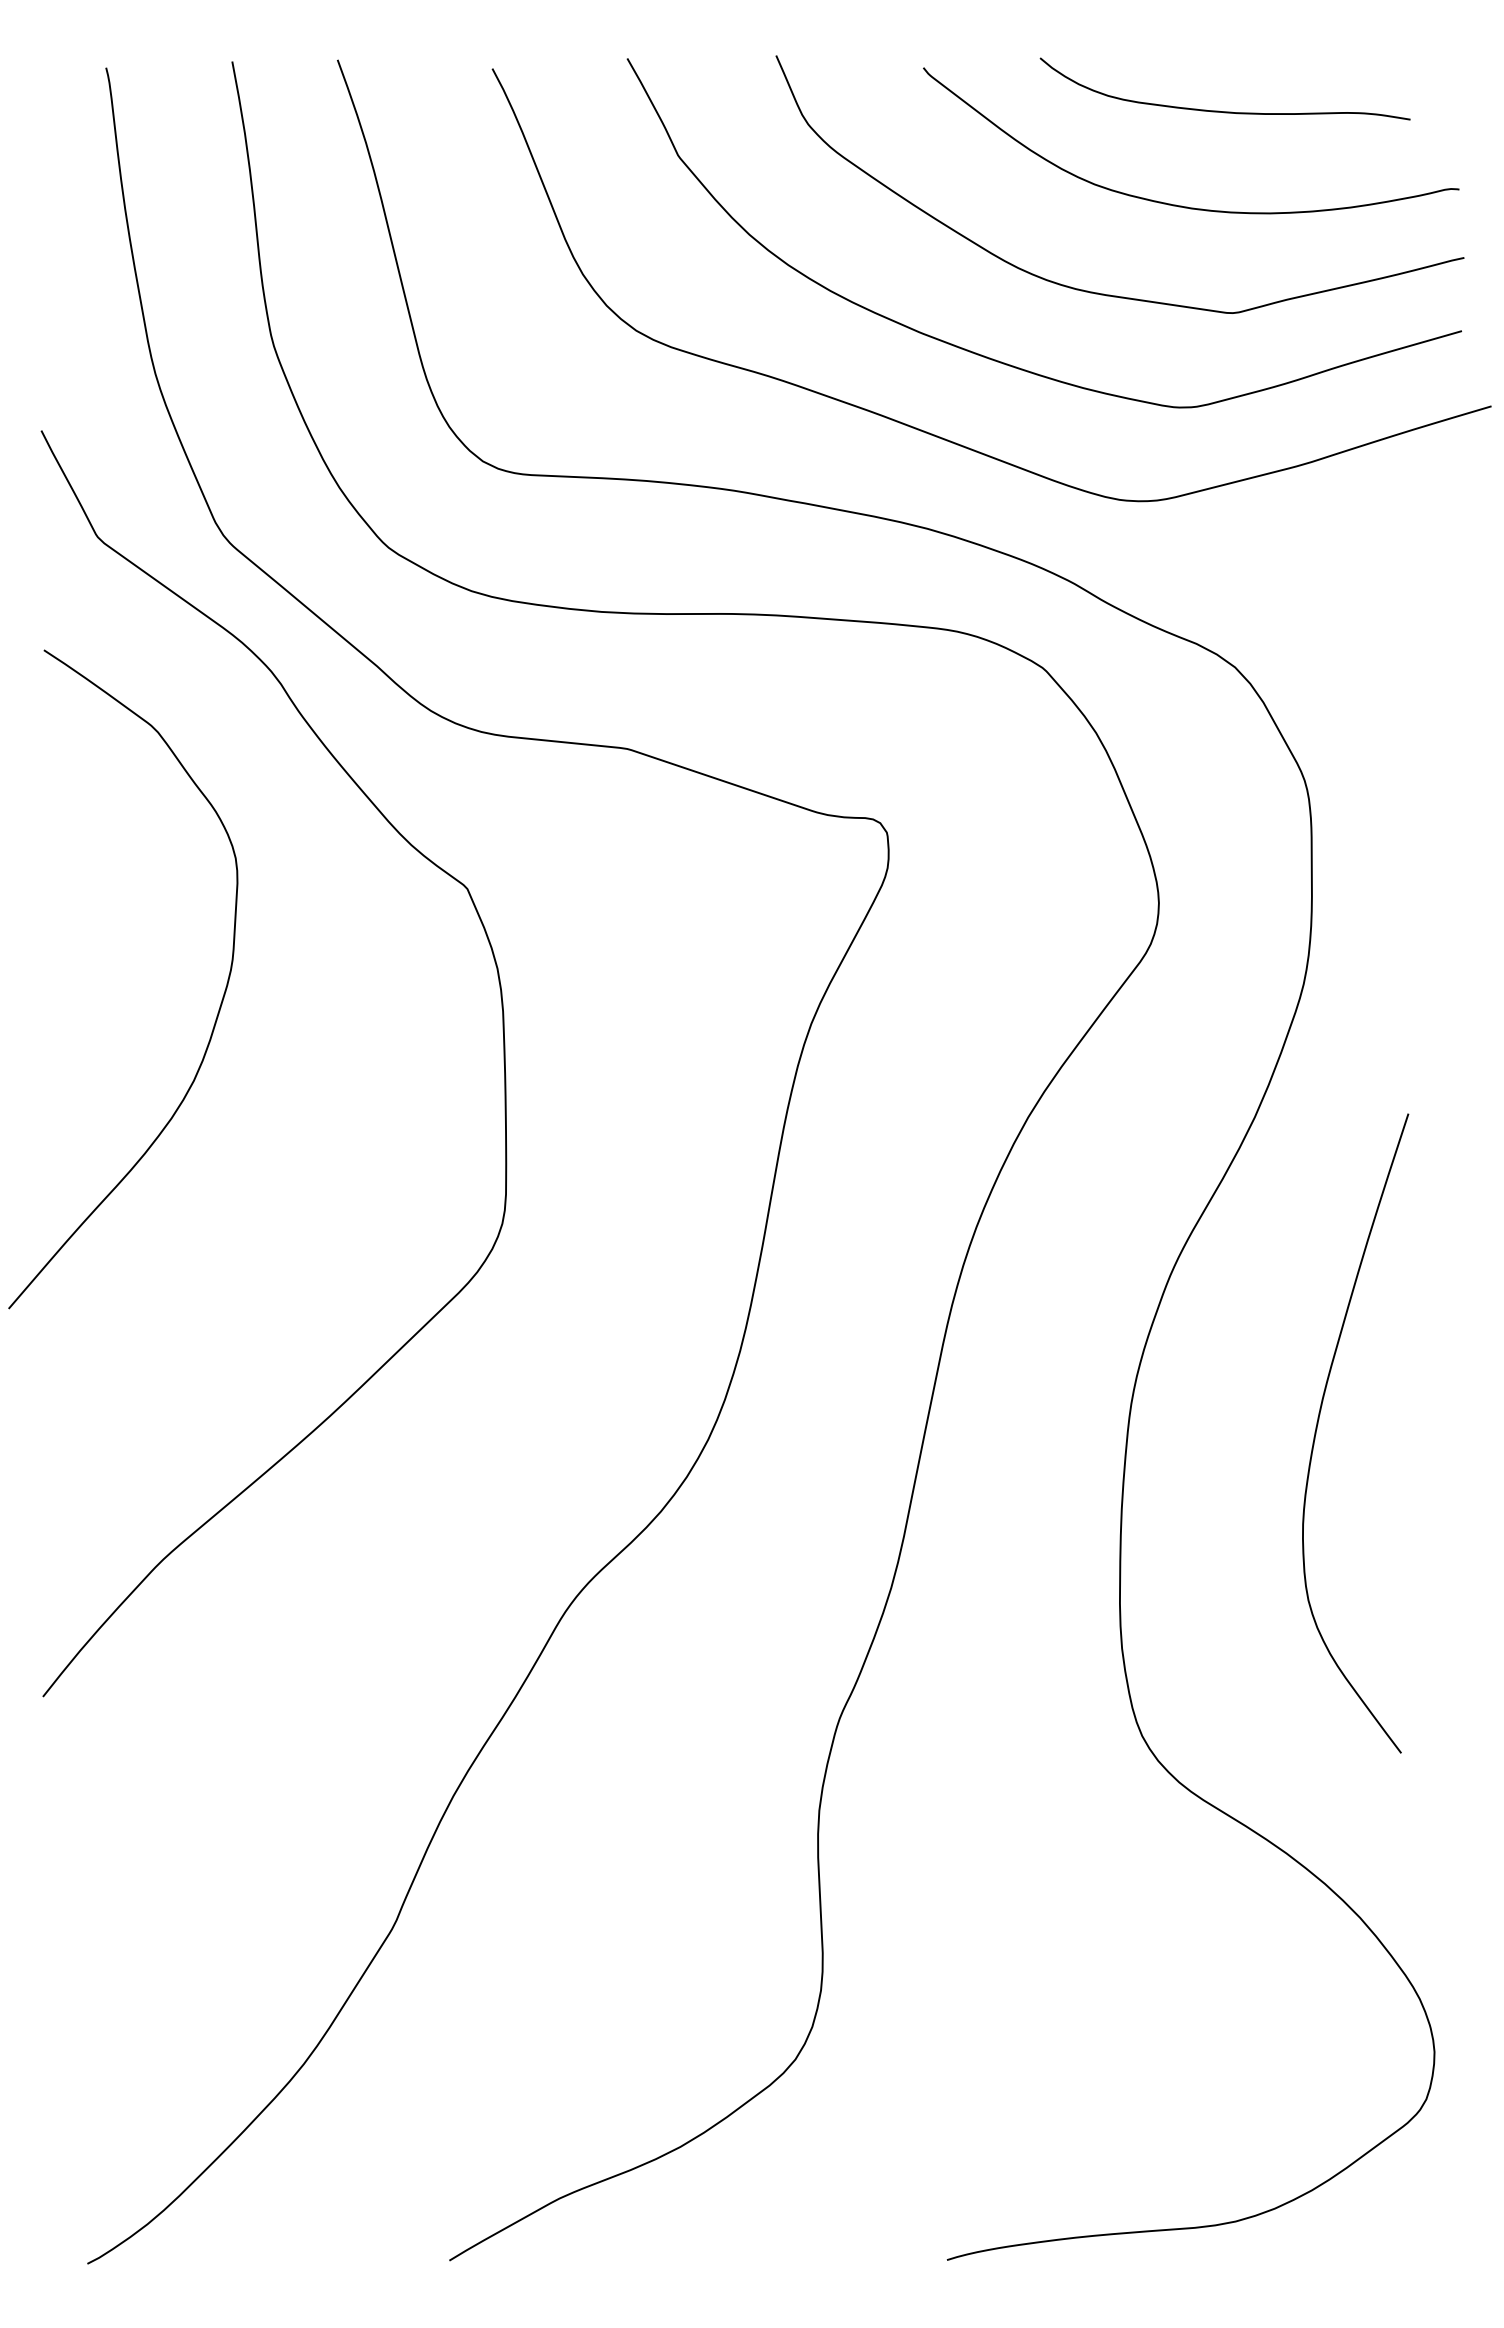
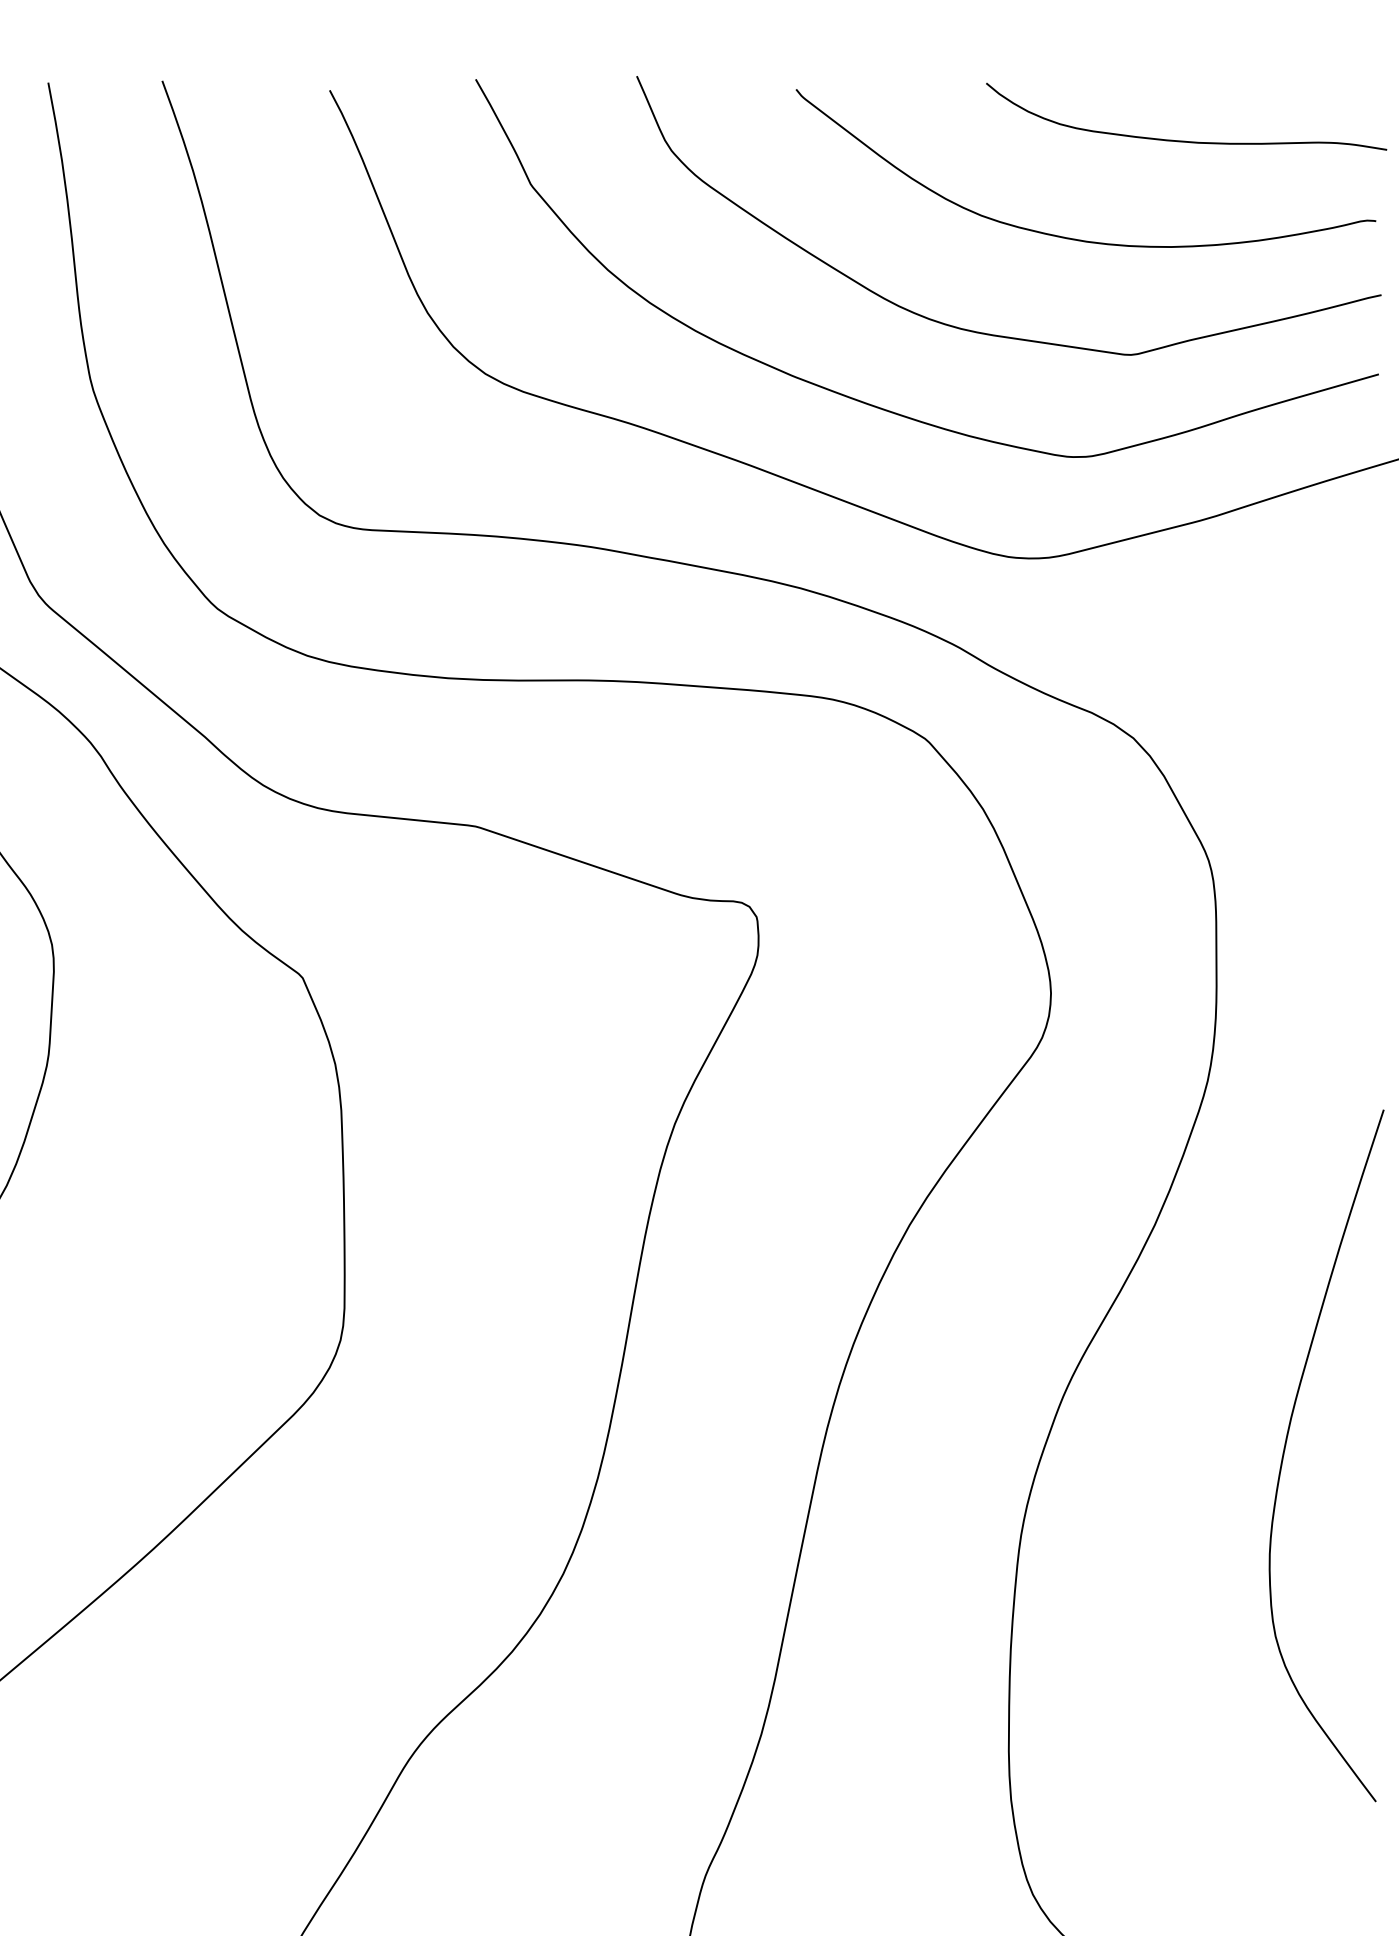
curve: (1219, 110) -> (1180, 139), moved
curve: (1318, 1424) -> (1286, 1446), moved

